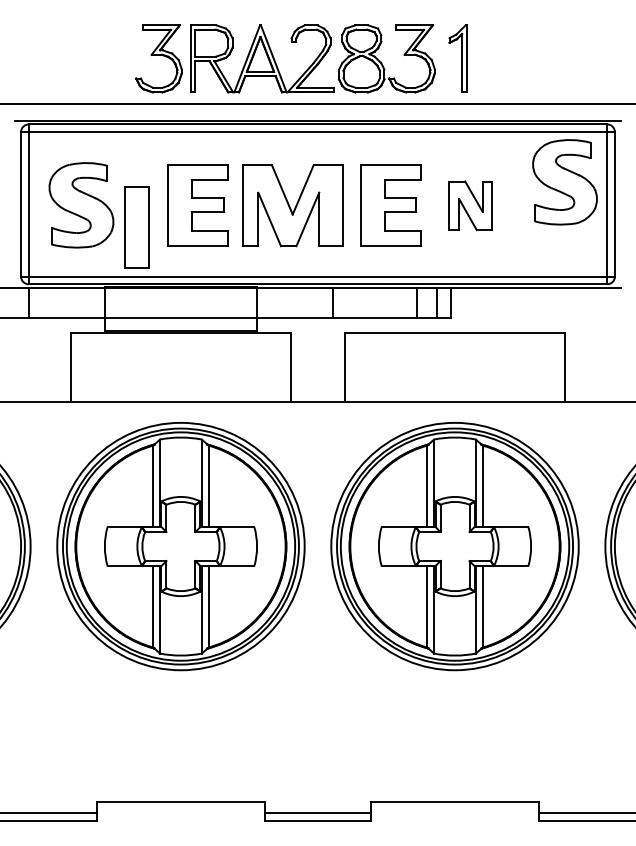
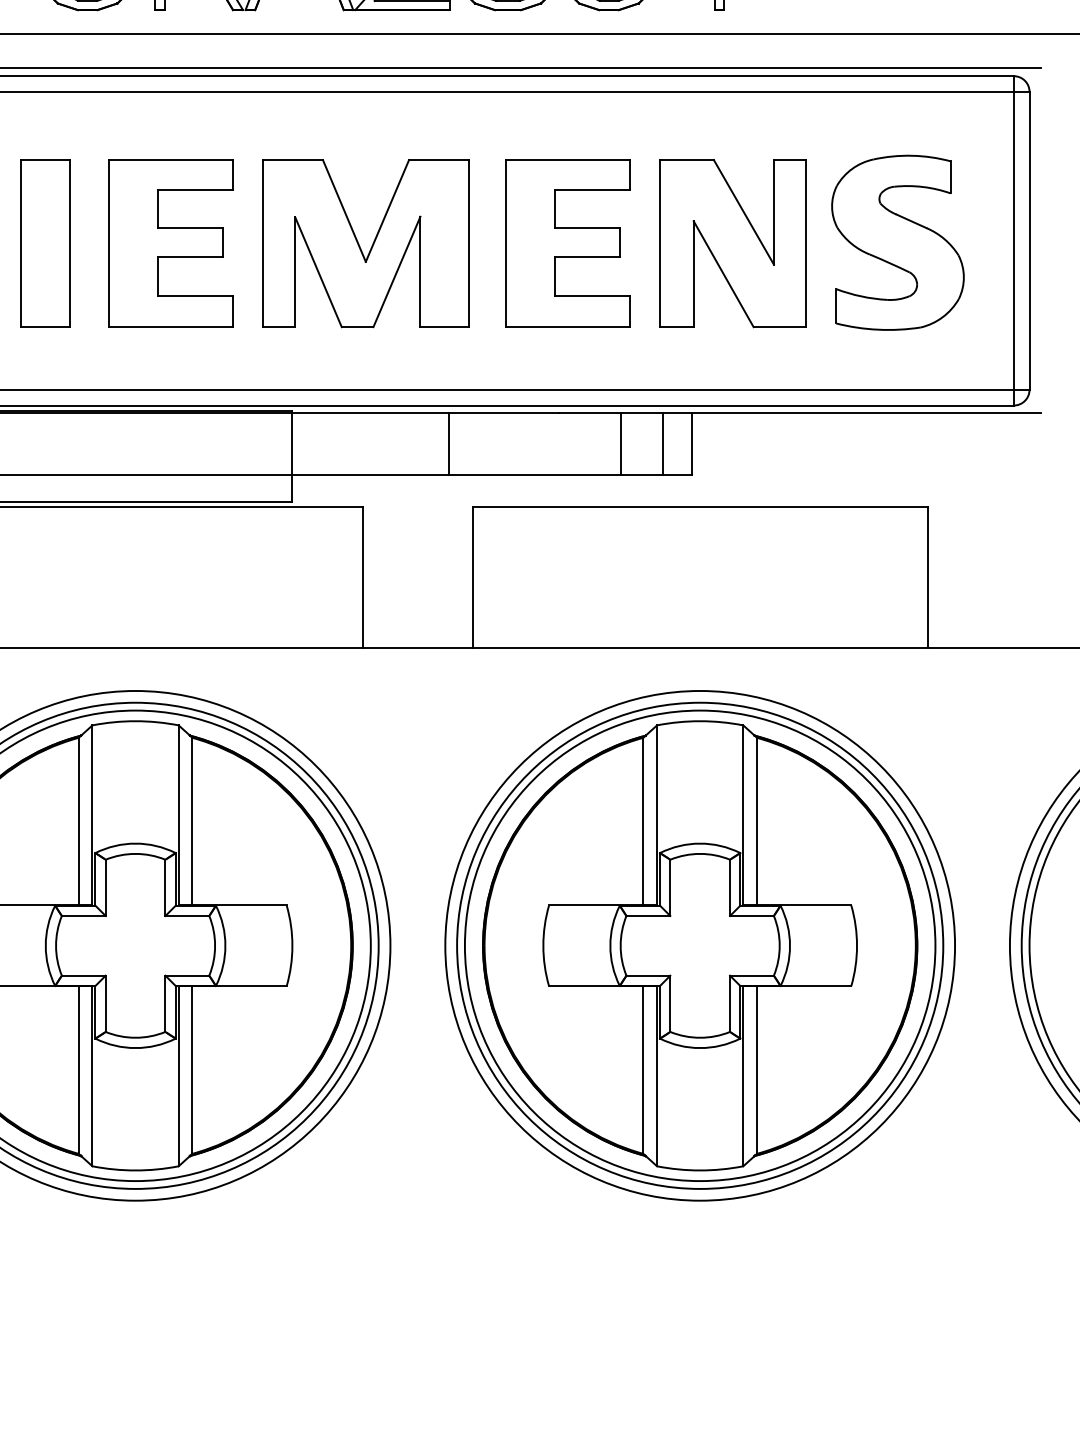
part: (564, 182) -> (896, 243), moved
part: (470, 205) -> (732, 243), size x1.67
part: (136, 227) -> (43, 243), moved

